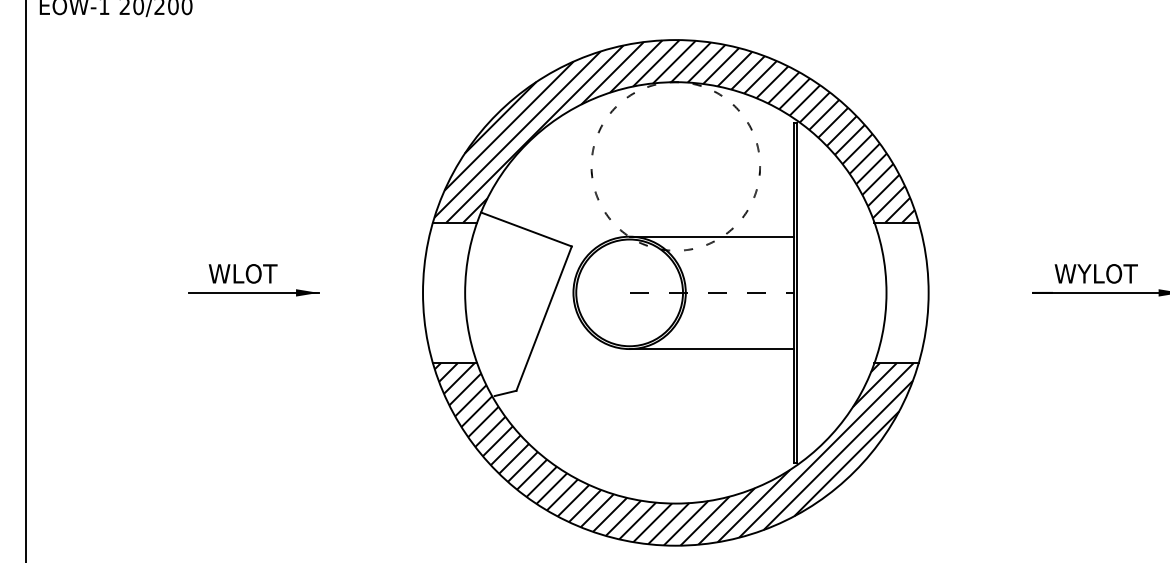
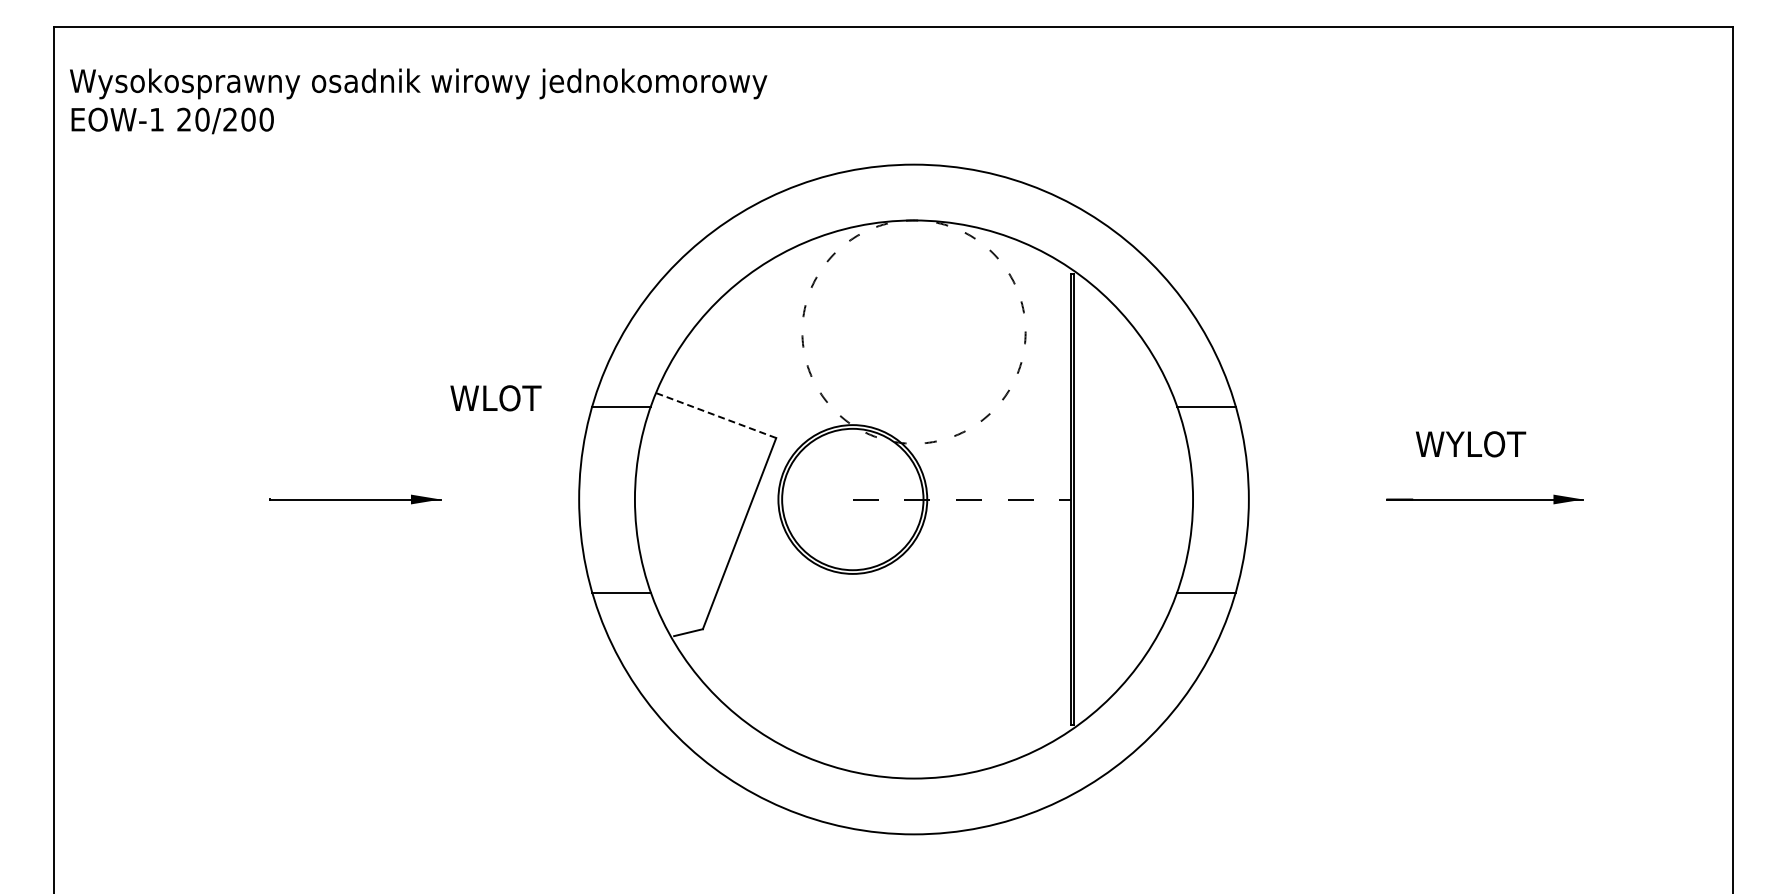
hatch: (674, 131) -> (912, 285), removed
line: (525, 229) -> (715, 415), solid -> dashed
line: (711, 237) -> (961, 425), removed
text: (242, 274) -> (495, 398), moved
text: (1096, 274) -> (1471, 444), moved
line: (711, 348) -> (961, 573), removed
hatch: (673, 454) -> (911, 713), removed

